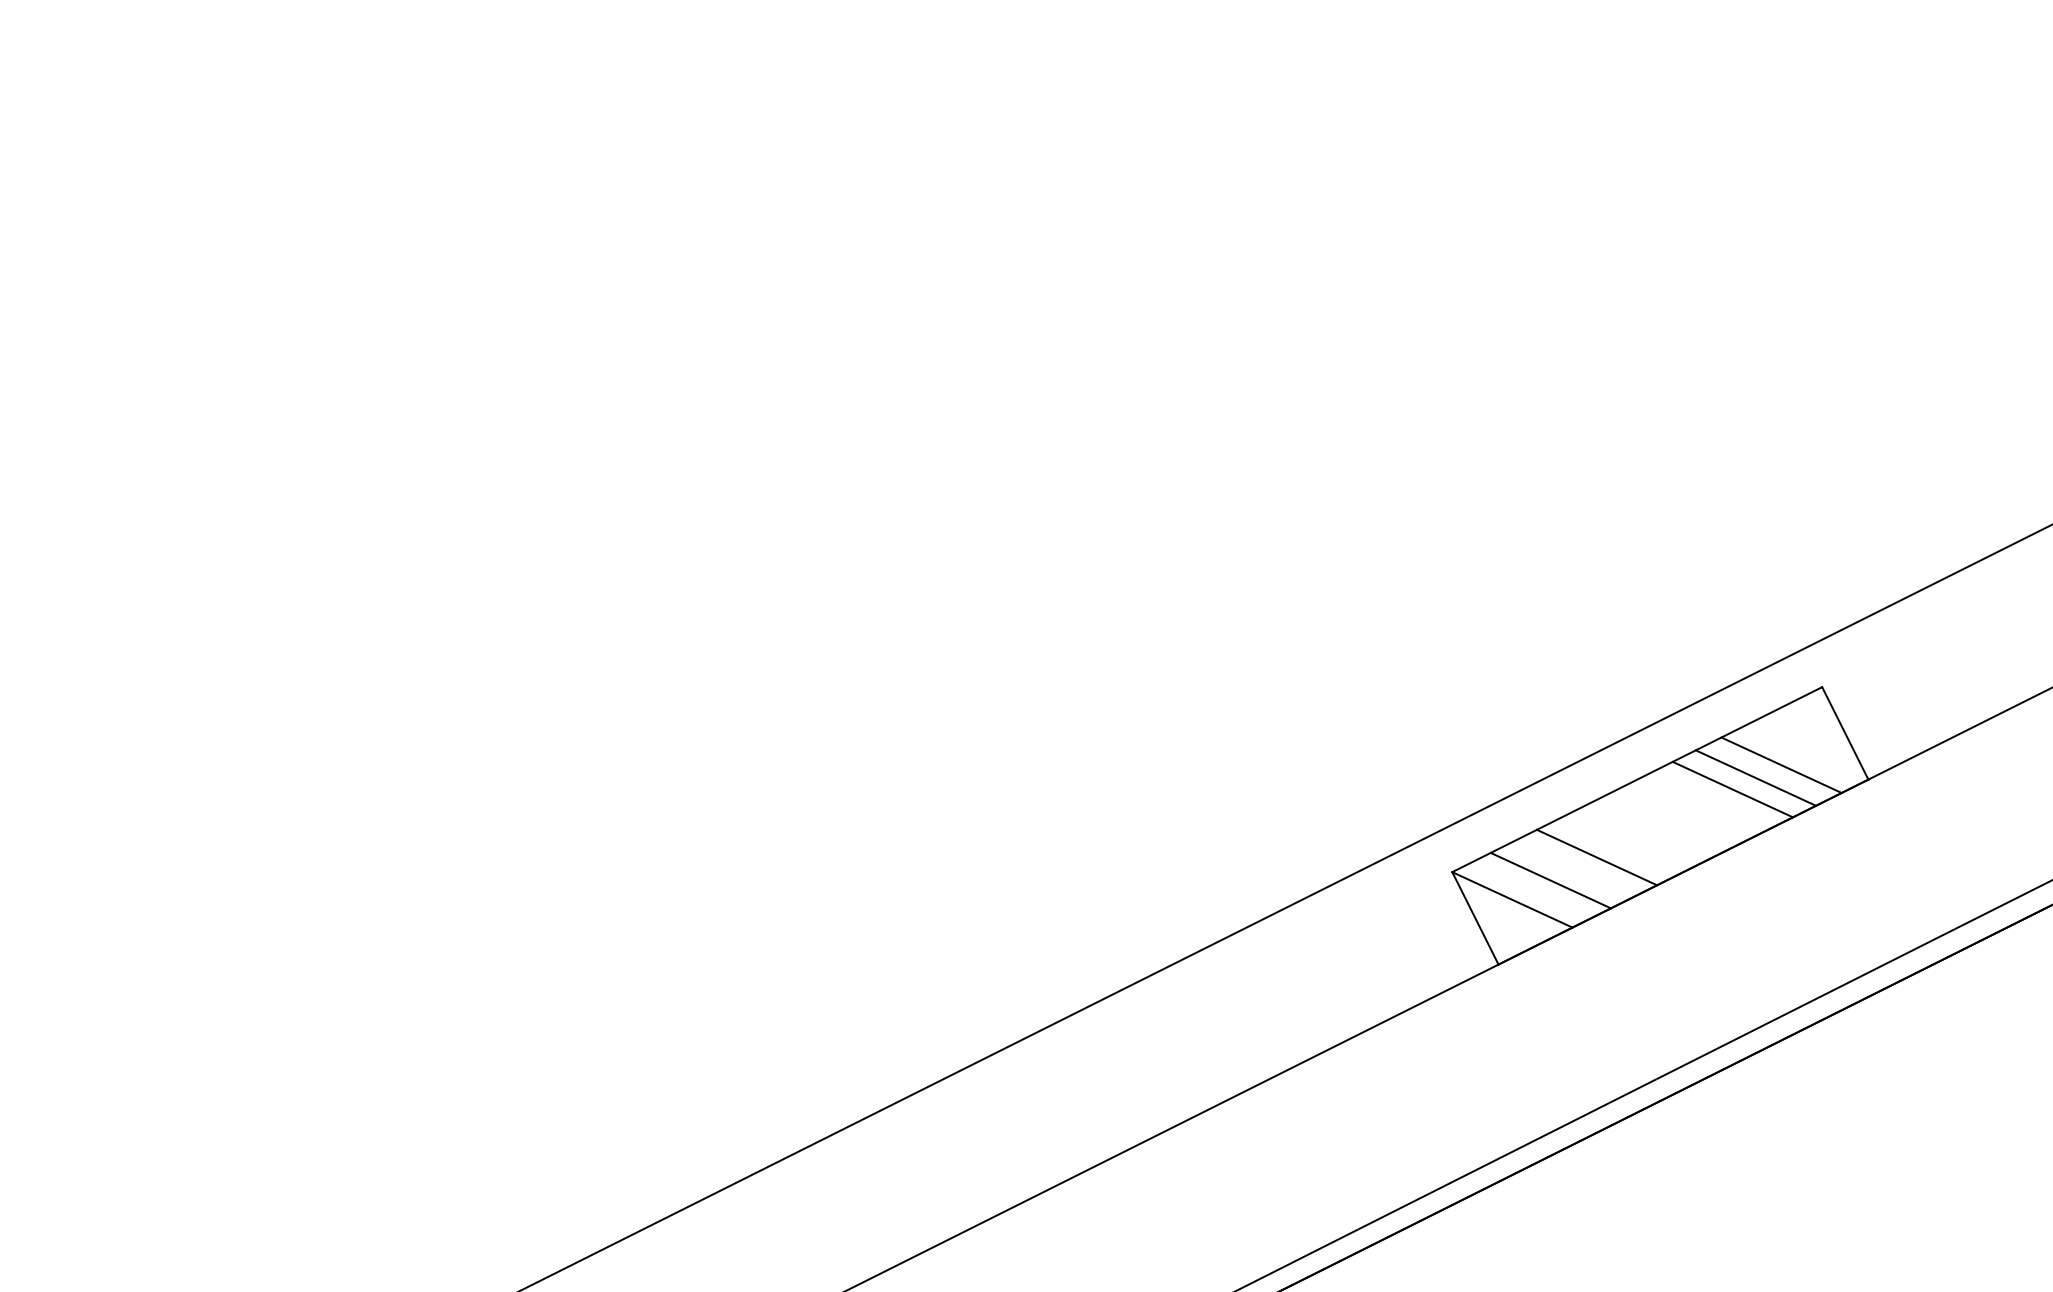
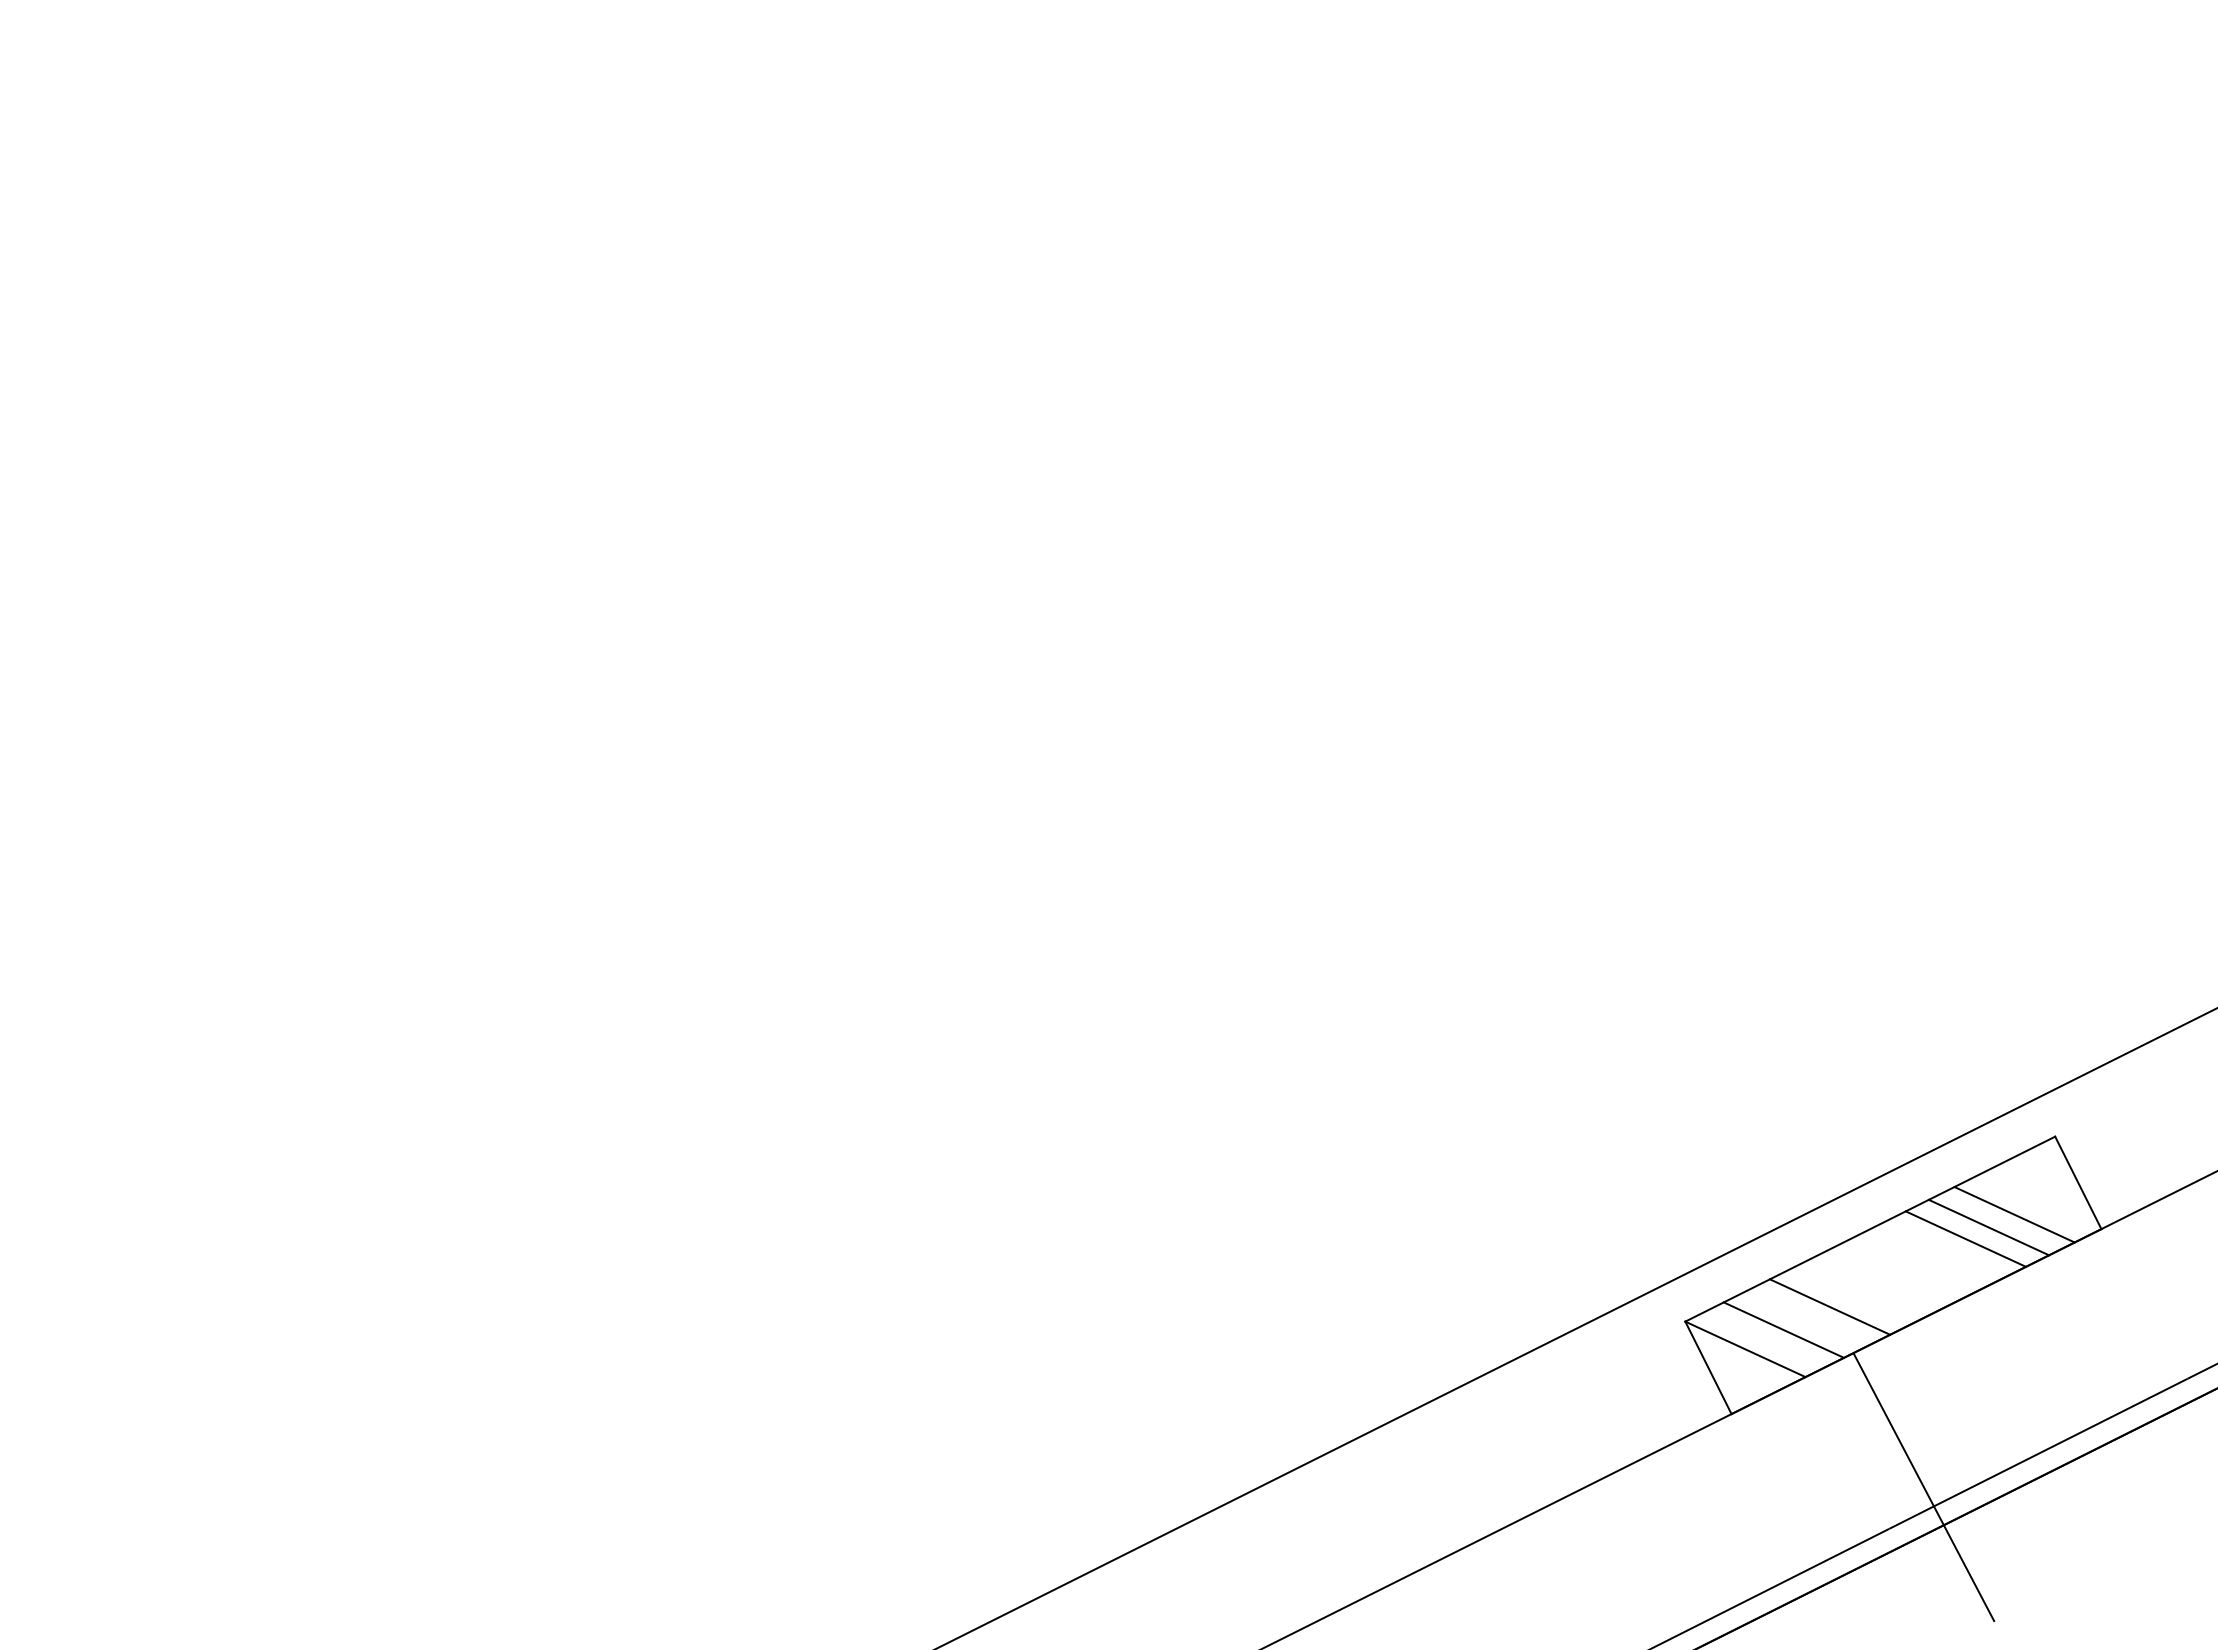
line: (1690, 1038) -> (1923, 1487), added

